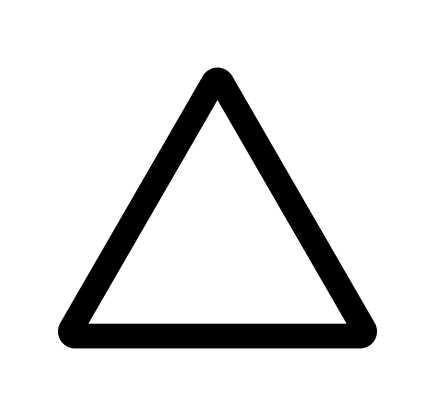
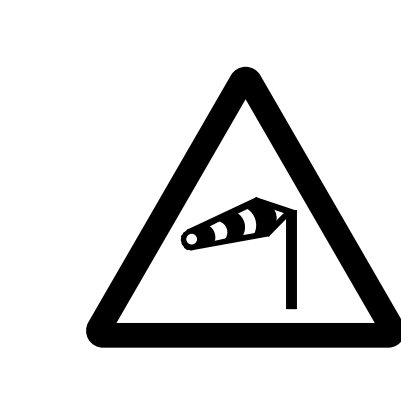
part: (207, 243) -> (235, 242), added

